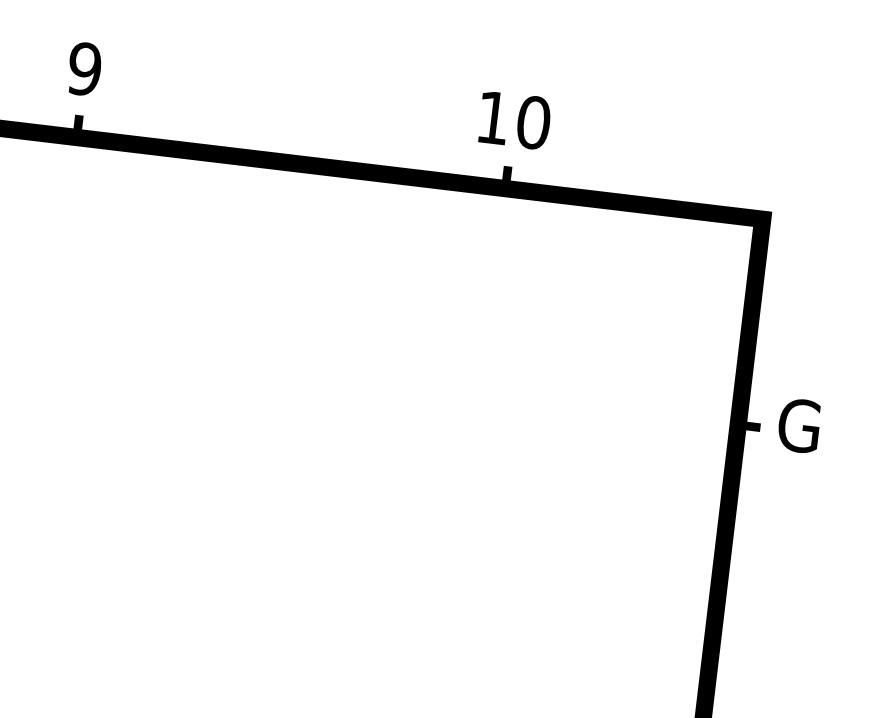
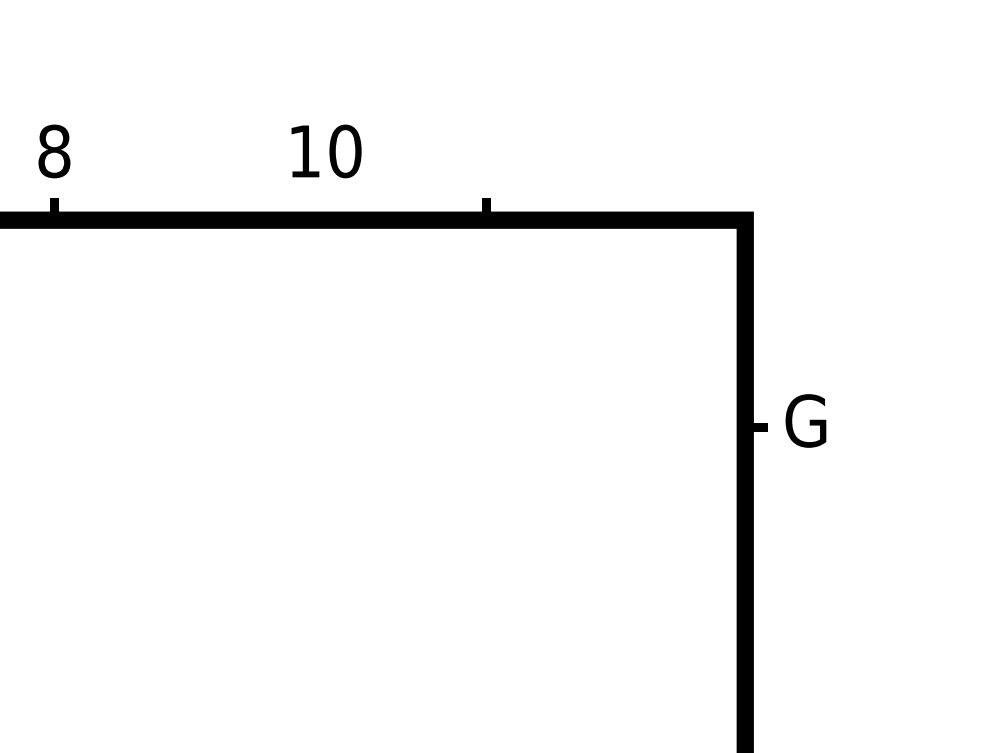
text: (84, 69) -> (54, 151), 9 -> 8
text: (514, 120) -> (326, 151), moved

